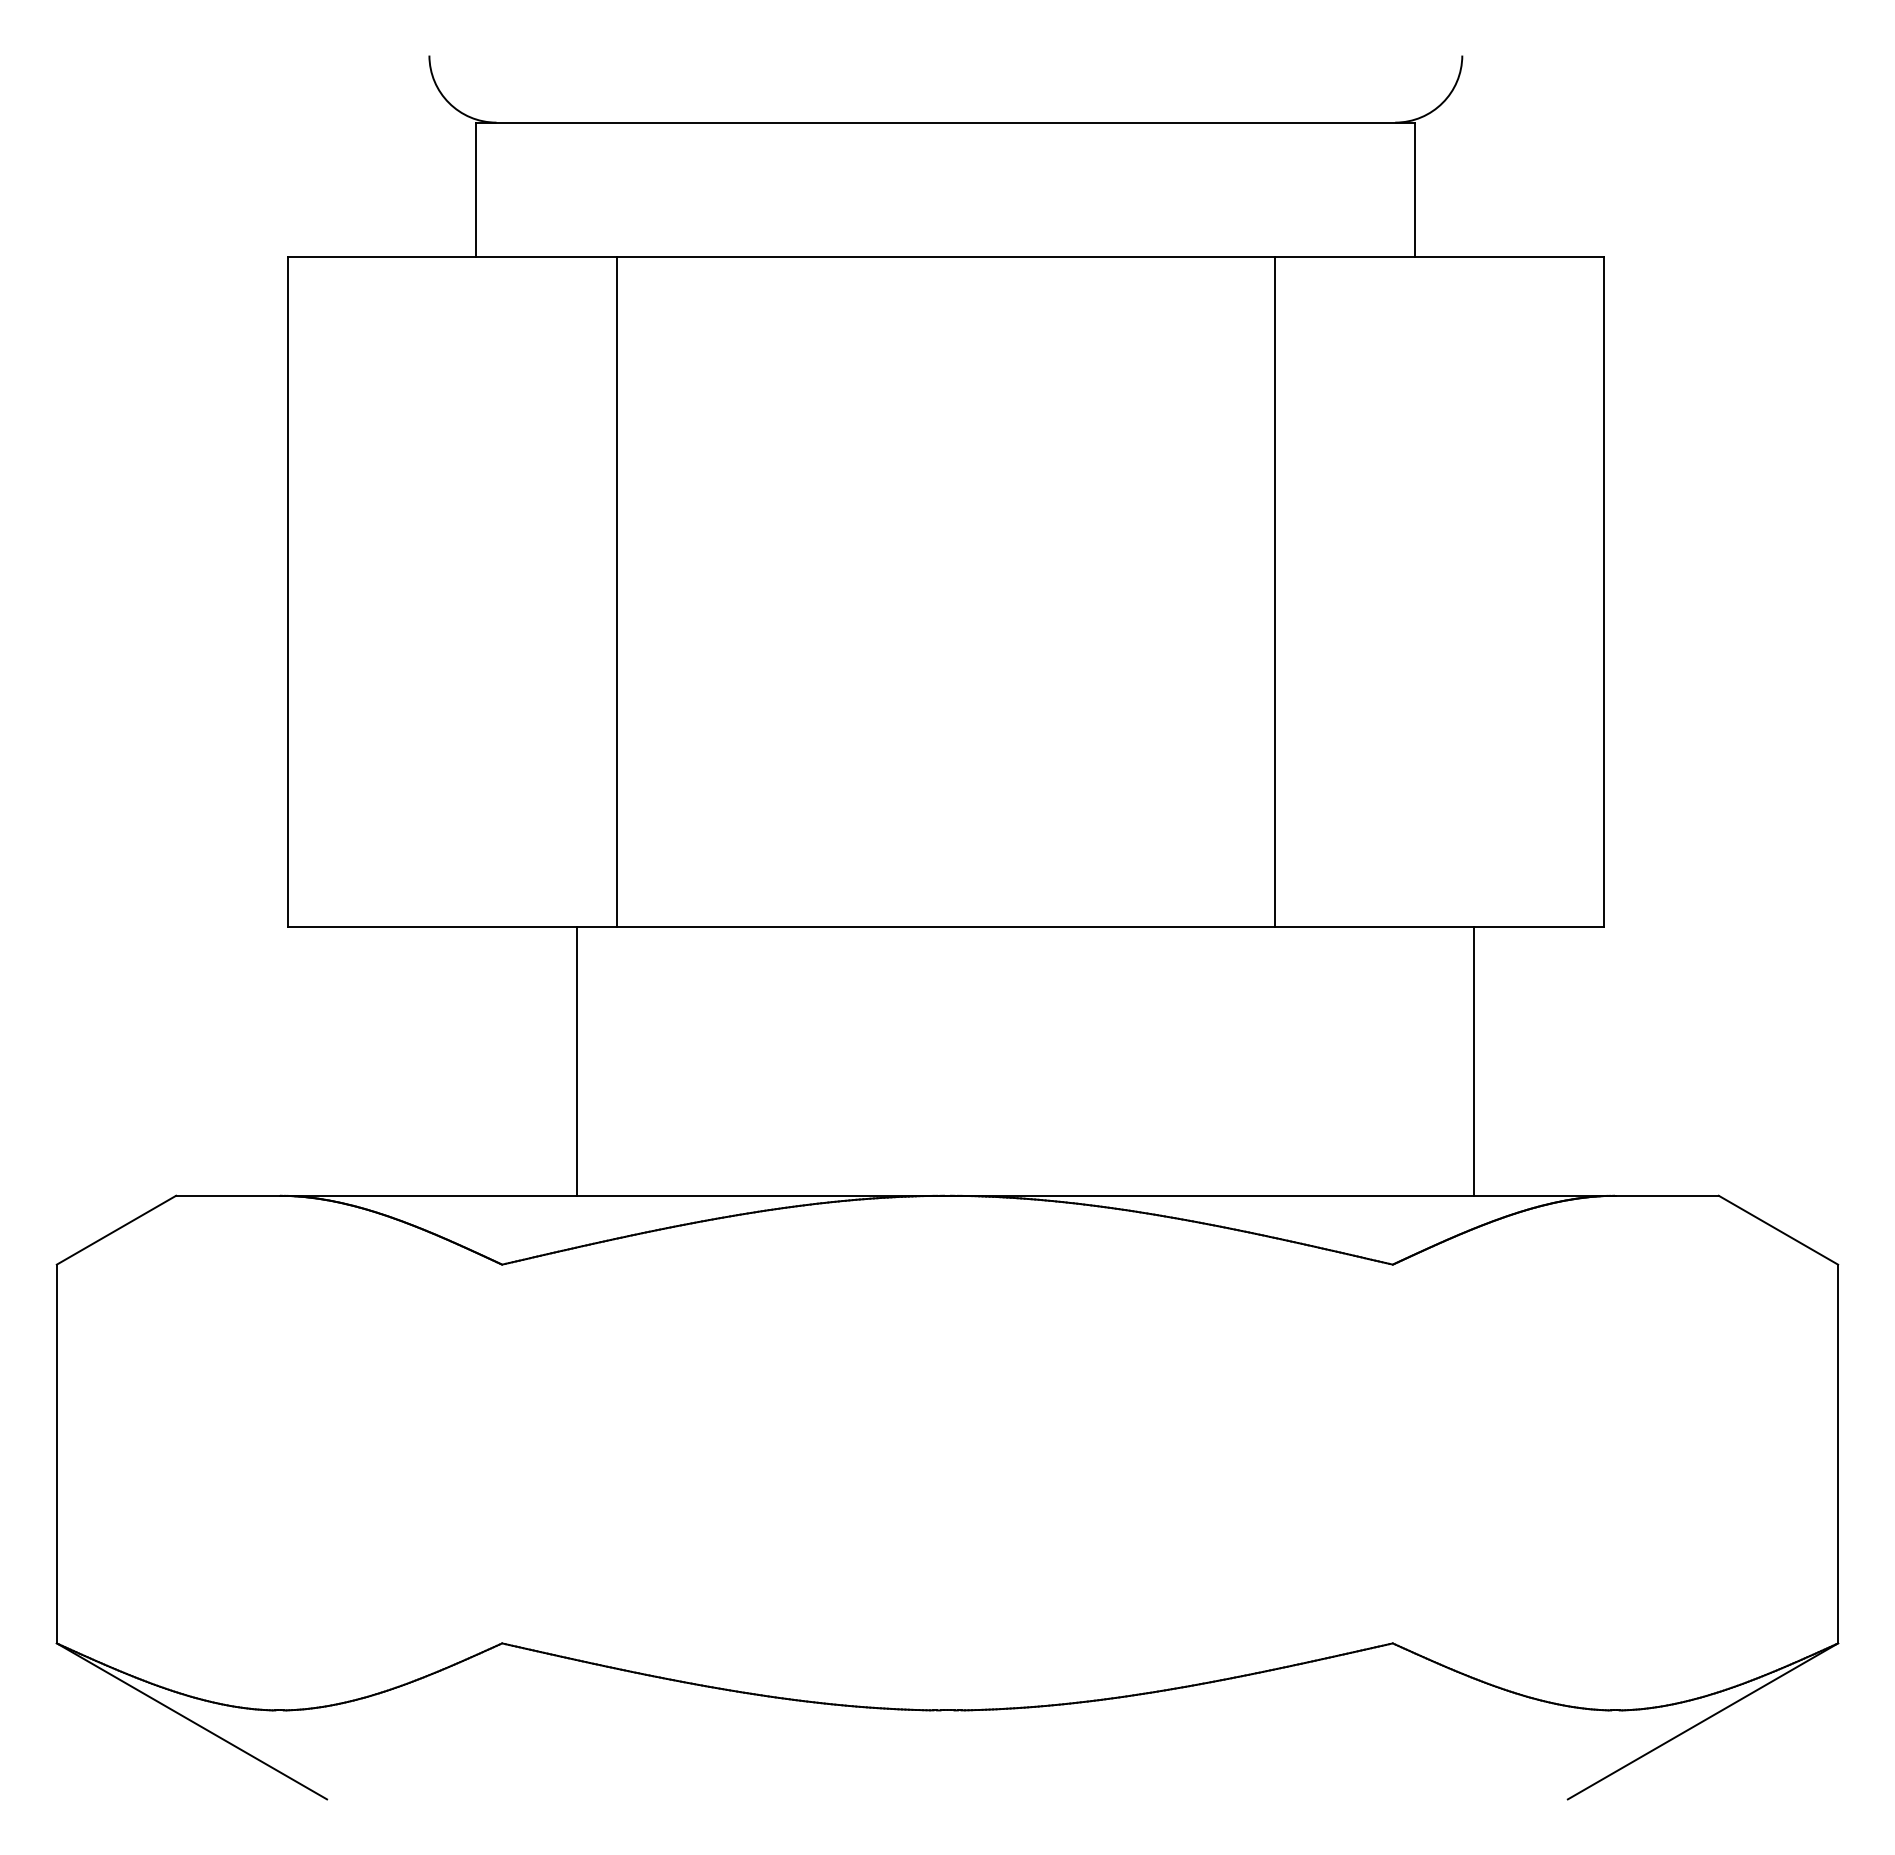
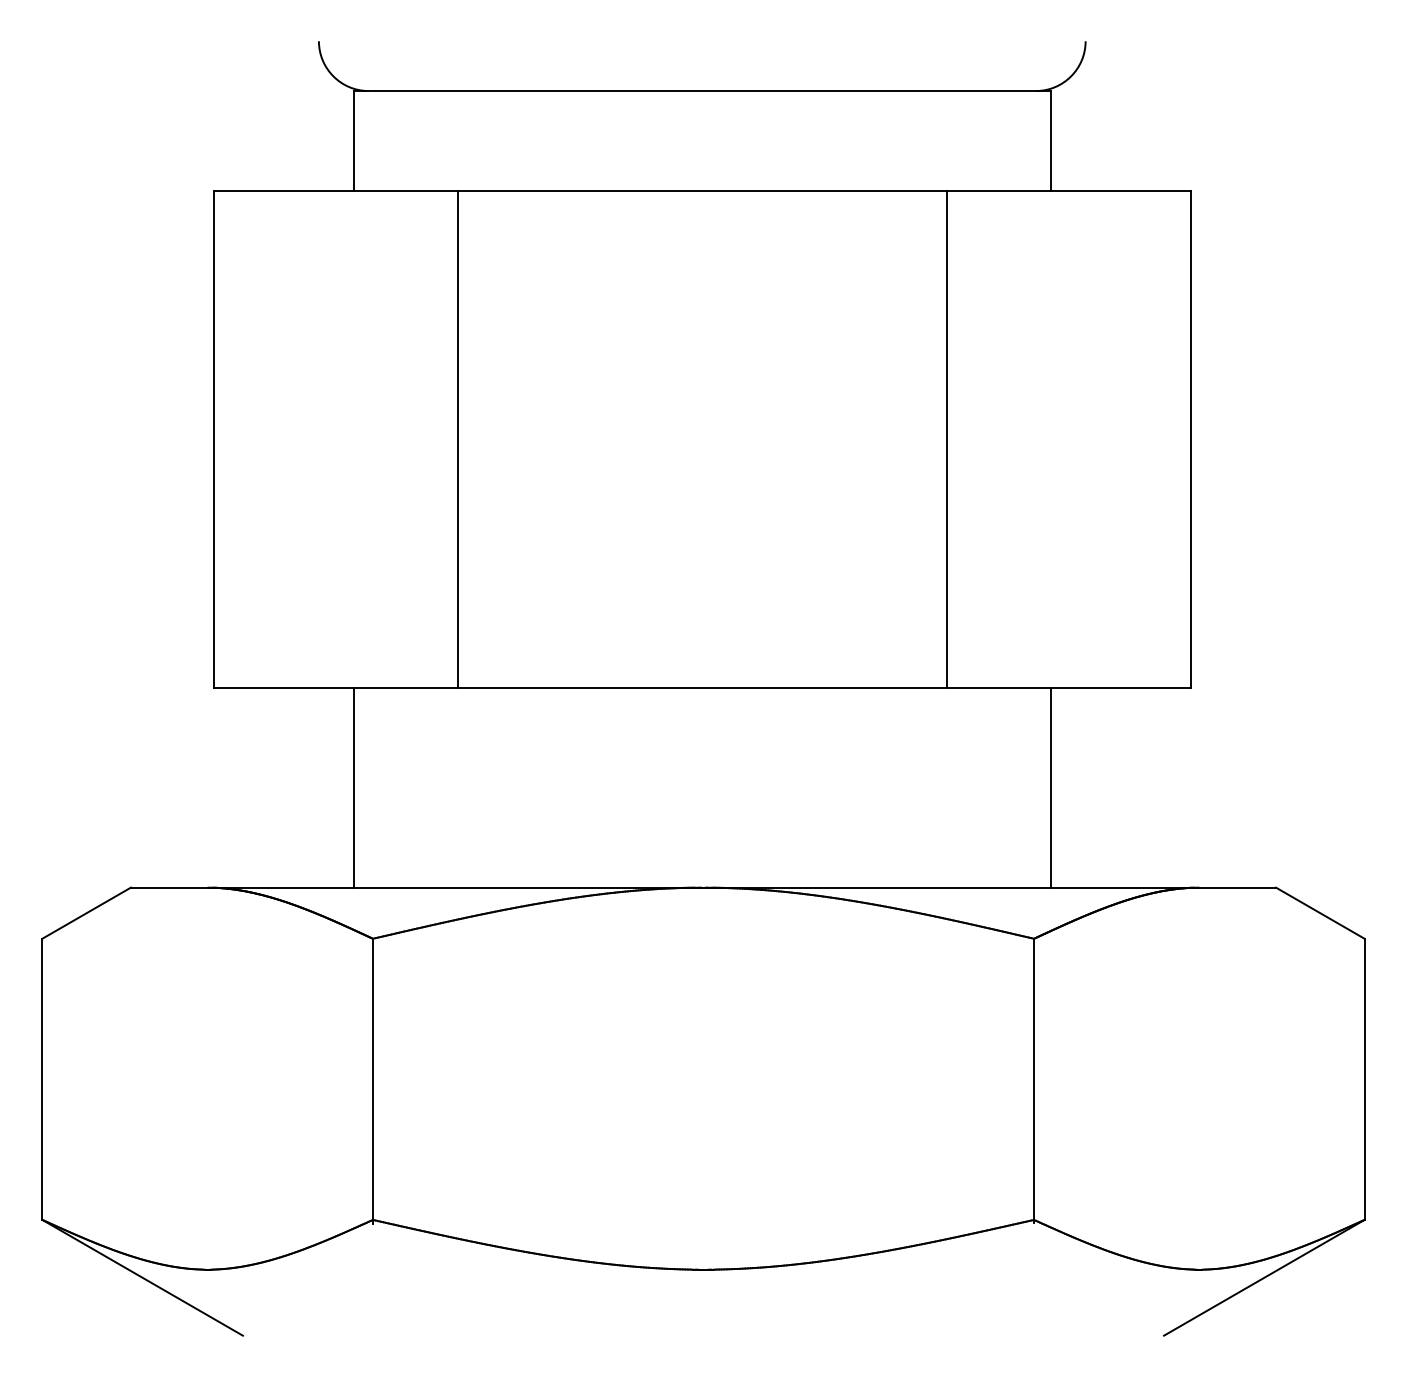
line: (577, 1061) -> (353, 787), moved
line: (1474, 1061) -> (1050, 787), moved
line: (1392, 1455) -> (1033, 1080), added
line: (502, 1456) -> (373, 1081), added

